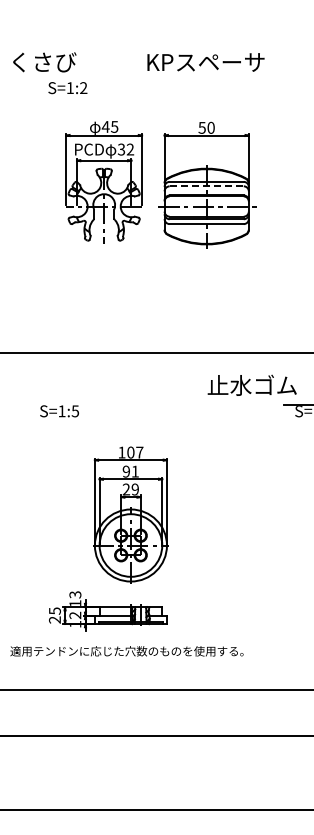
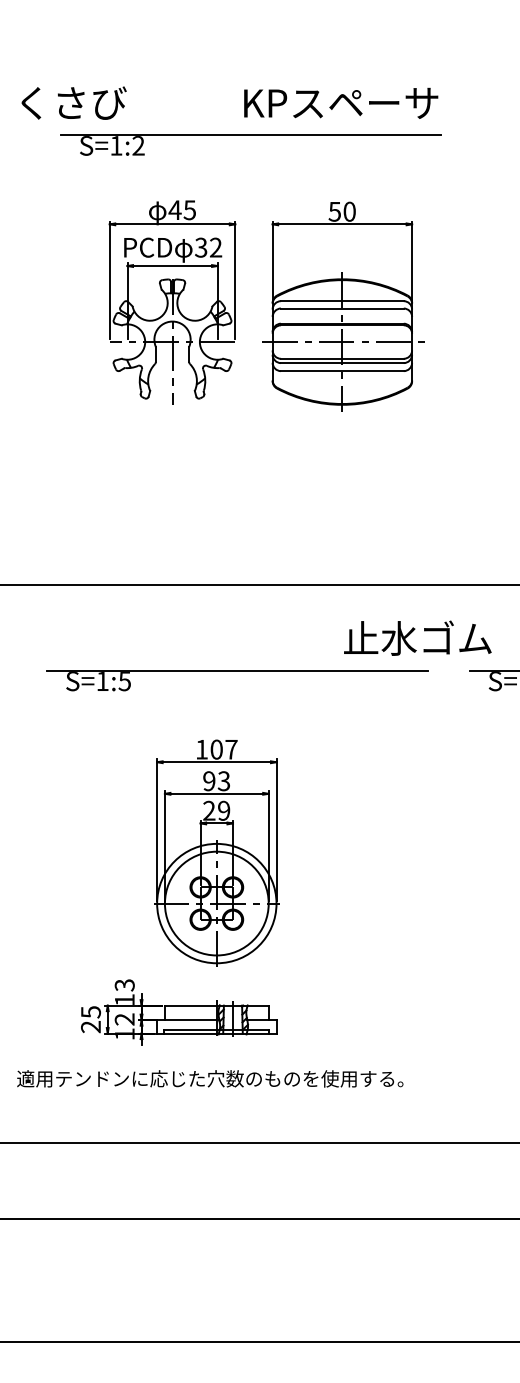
line: (151, 81) -> (250, 134), added
line: (207, 186) -> (343, 308), dashed -> solid
line: (143, 405) -> (237, 671), added
text: (134, 471) -> (222, 780), 91 -> 93

